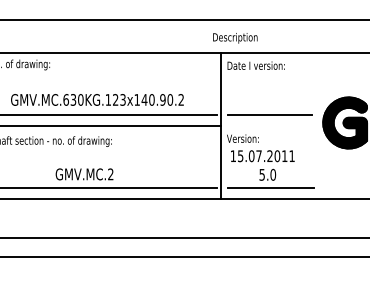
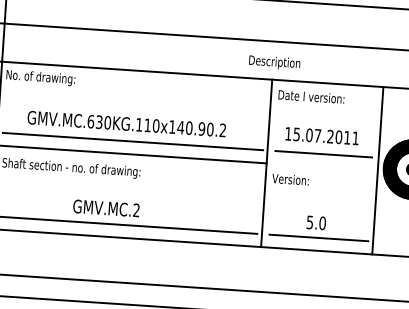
text: (235, 38) -> (274, 63), moved
text: (119, 99) -> (152, 125), GMV.MC.630KG.123x140.90.2 -> GMV.MC.630KG.110x140.90.2
line: (318, 126) -> (378, 171), added
text: (262, 156) -> (321, 136), moved

